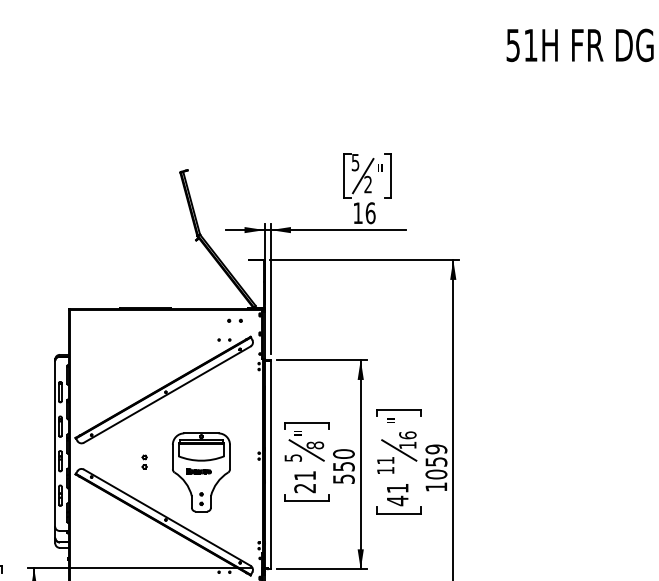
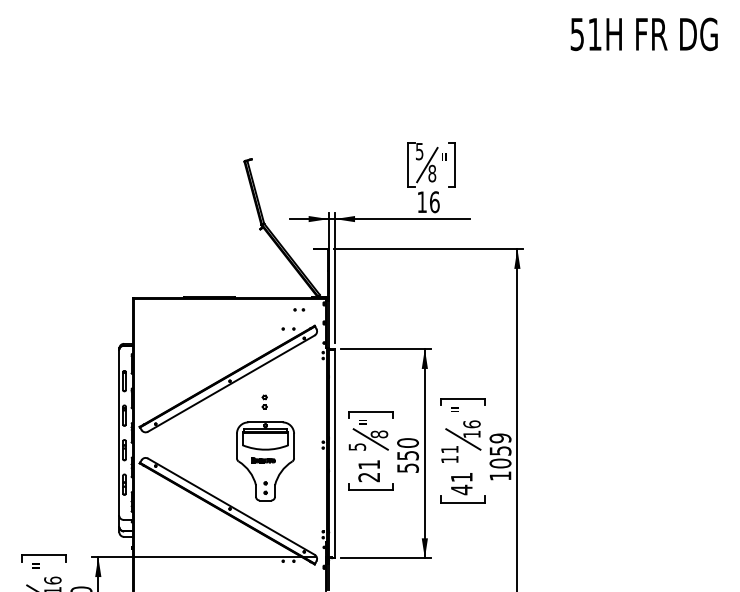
text: (368, 184) -> (432, 173), 2 -> 8
part: (235, 320) -> (299, 309), size x0.71
part: (144, 461) -> (264, 401), moved

